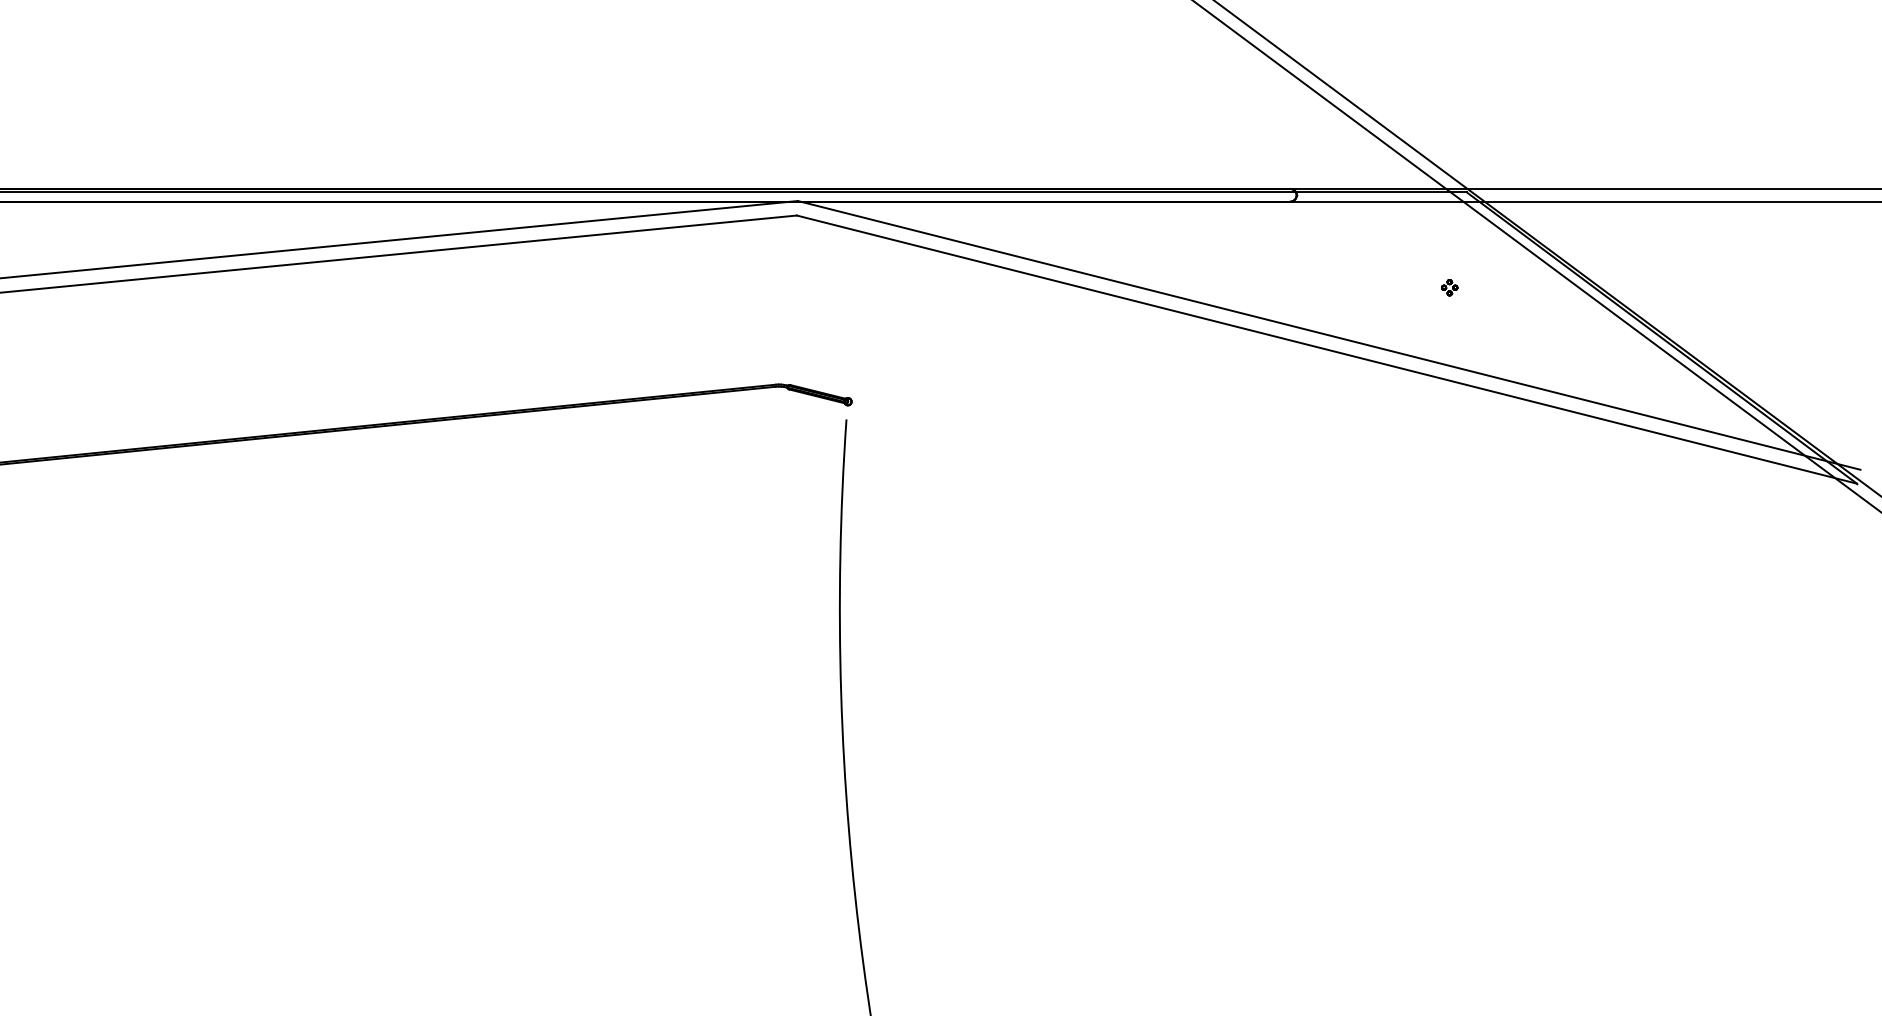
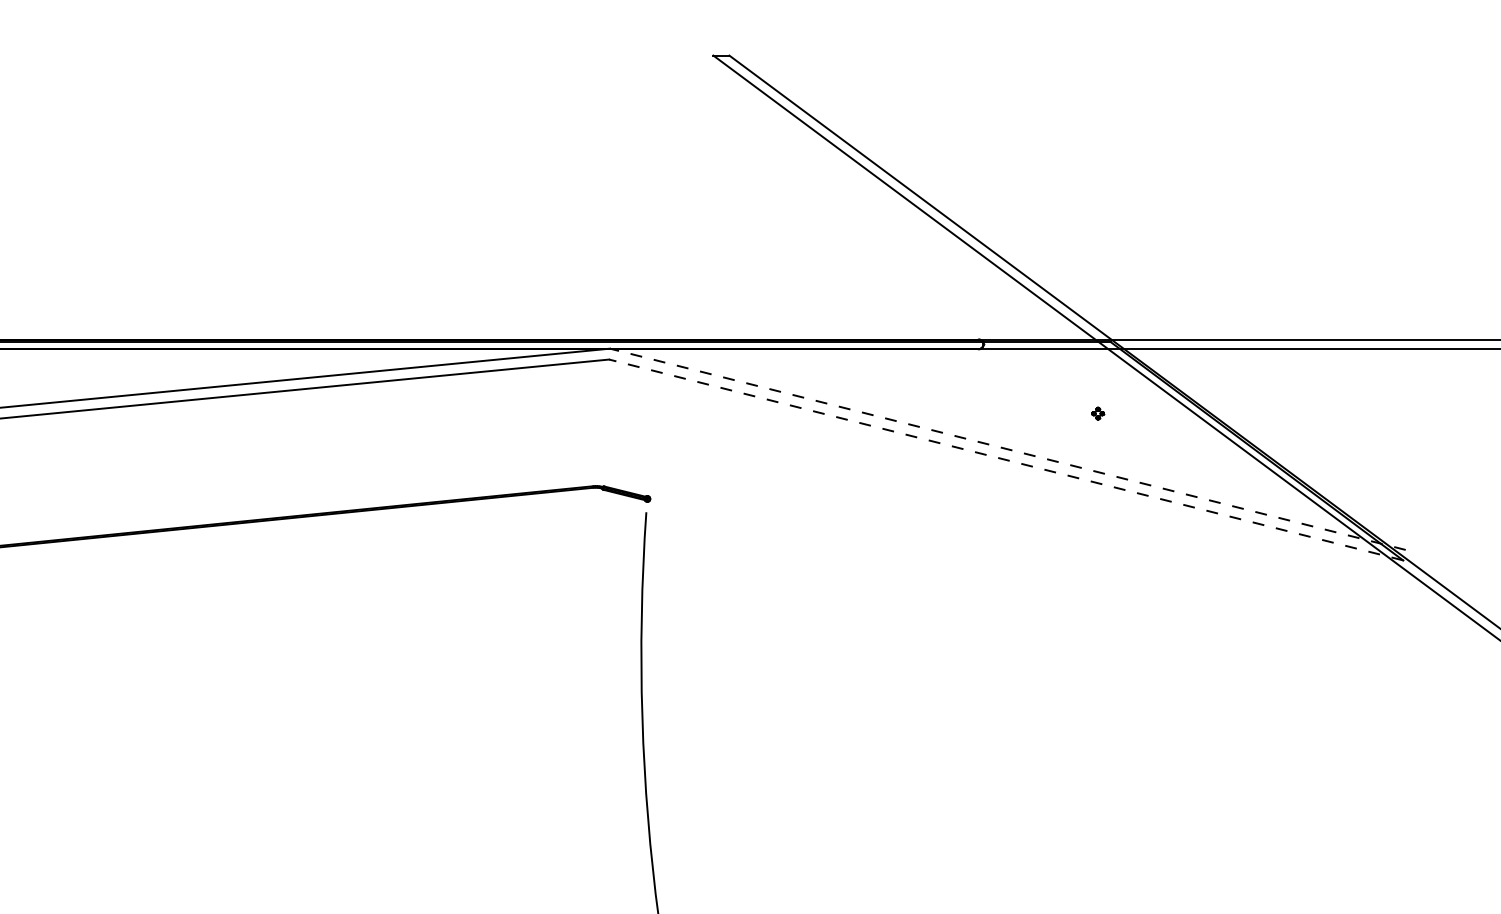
line: (1328, 335) -> (1007, 449), solid -> dashed
line: (1326, 348) -> (1005, 459), solid -> dashed

